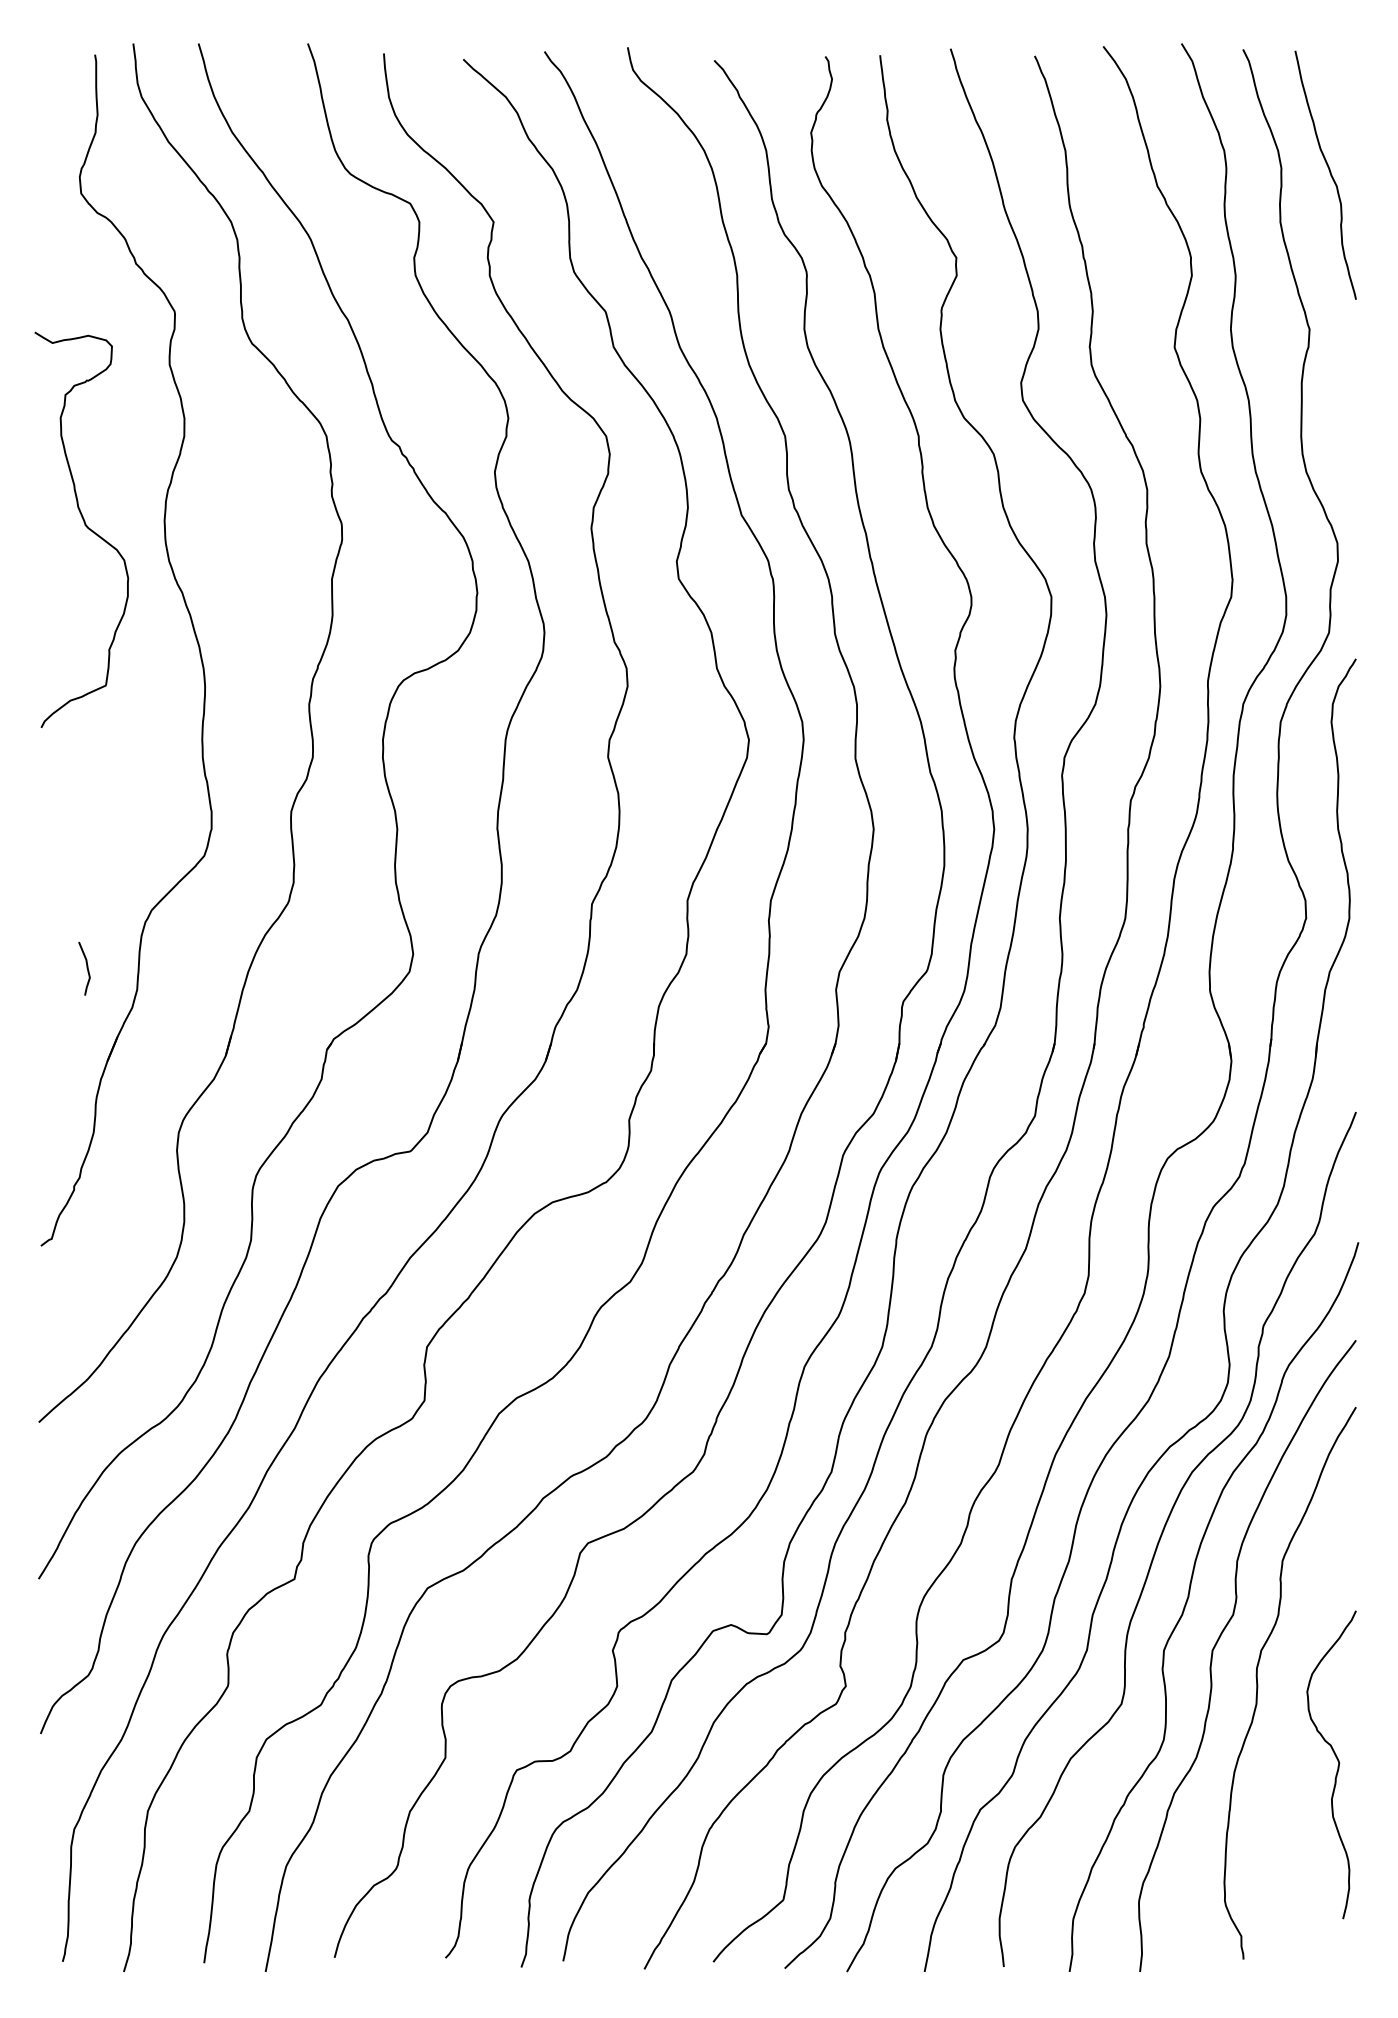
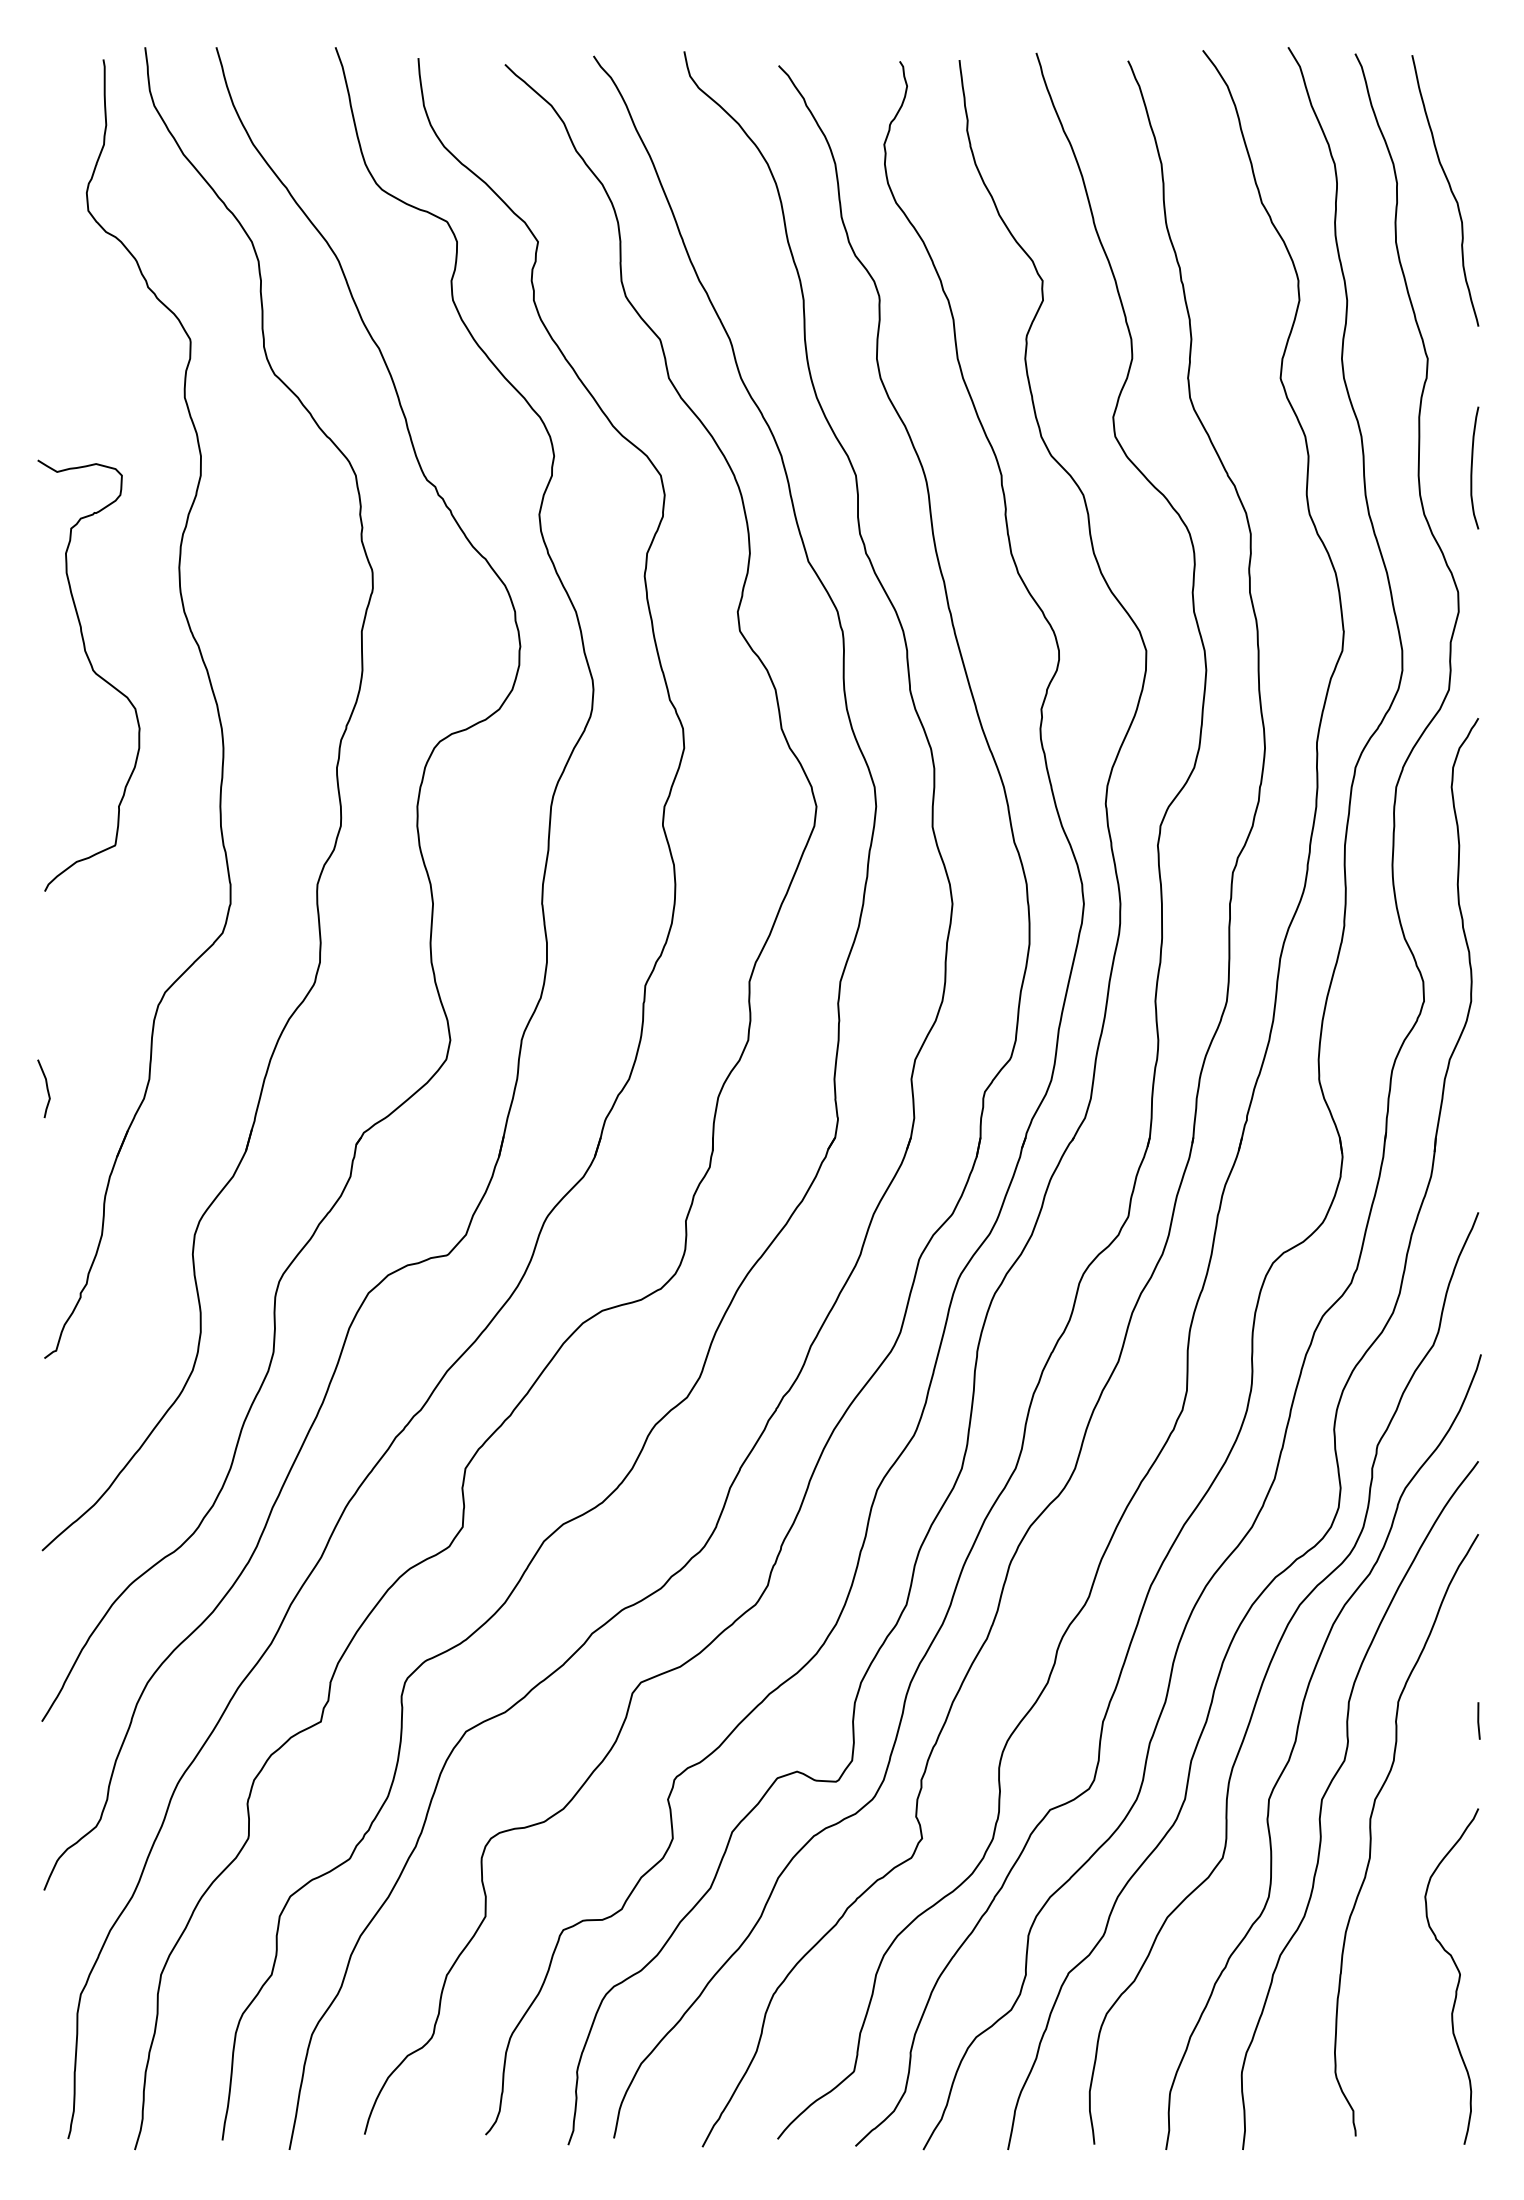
curve: (1350, 429) -> (1472, 468), added
curve: (84, 525) -> (91, 670), moved
curve: (86, 968) -> (46, 1088), moved
line: (1356, 1578) -> (1478, 1720), added
curve: (1337, 1766) -> (1458, 1978), moved

